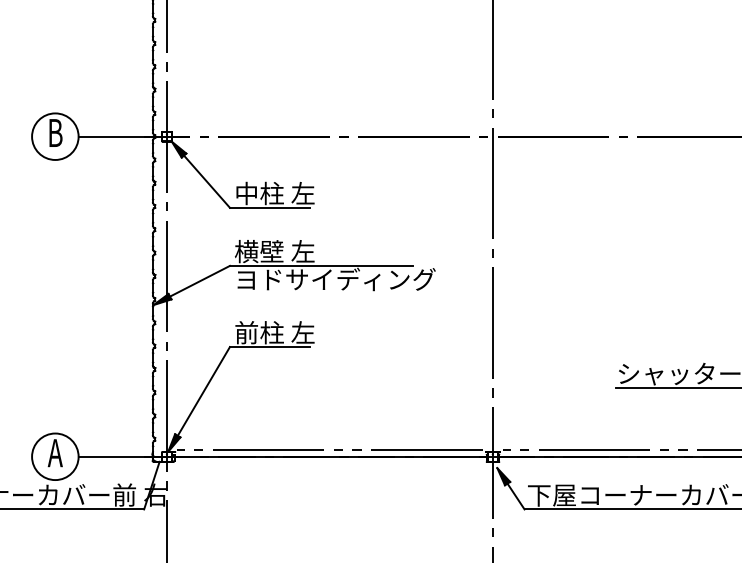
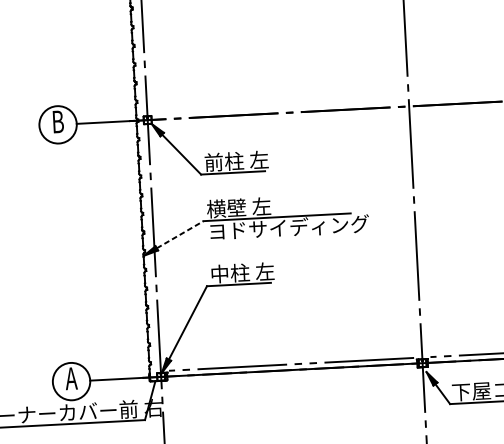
text: (246, 193) -> (213, 162), 中柱 左 -> 前柱 左
line: (199, 281) -> (179, 234), solid -> dashed
text: (246, 332) -> (219, 273), 前柱 左 -> 中柱 左

